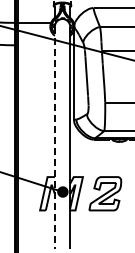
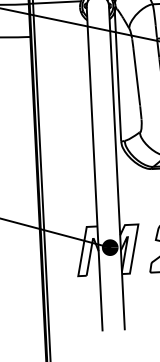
line: (54, 138) -> (94, 170), dashed -> solid

